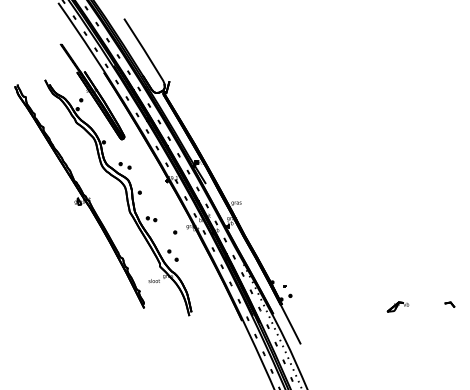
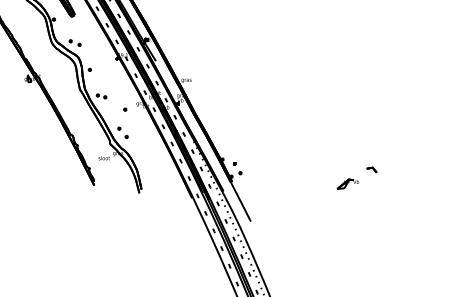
part: (449, 304) -> (371, 169), moved

